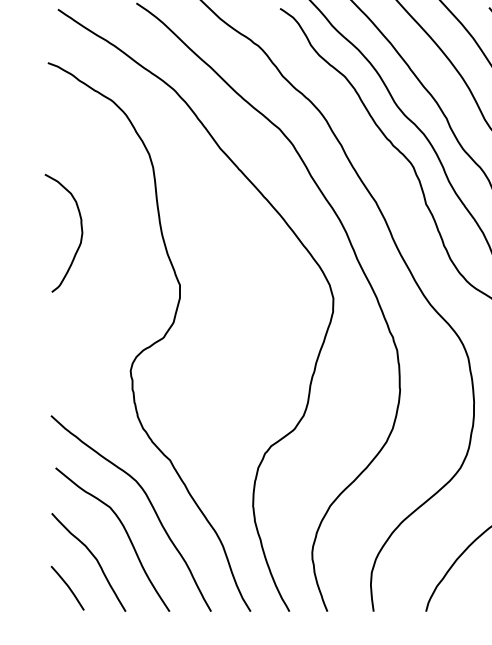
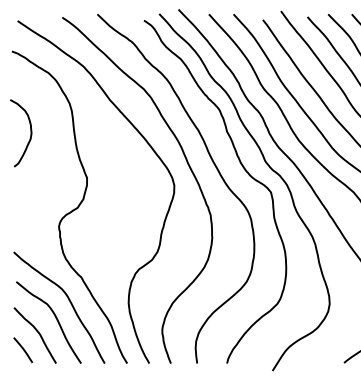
curve: (80, 233) -> (30, 133), moved

